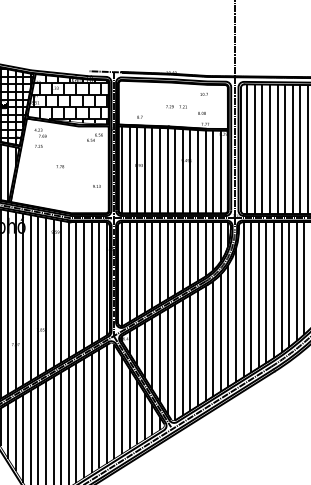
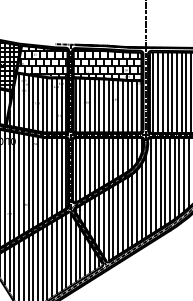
hatch: (173, 103) -> (107, 64), added
hatch: (60, 166) -> (37, 103), added

